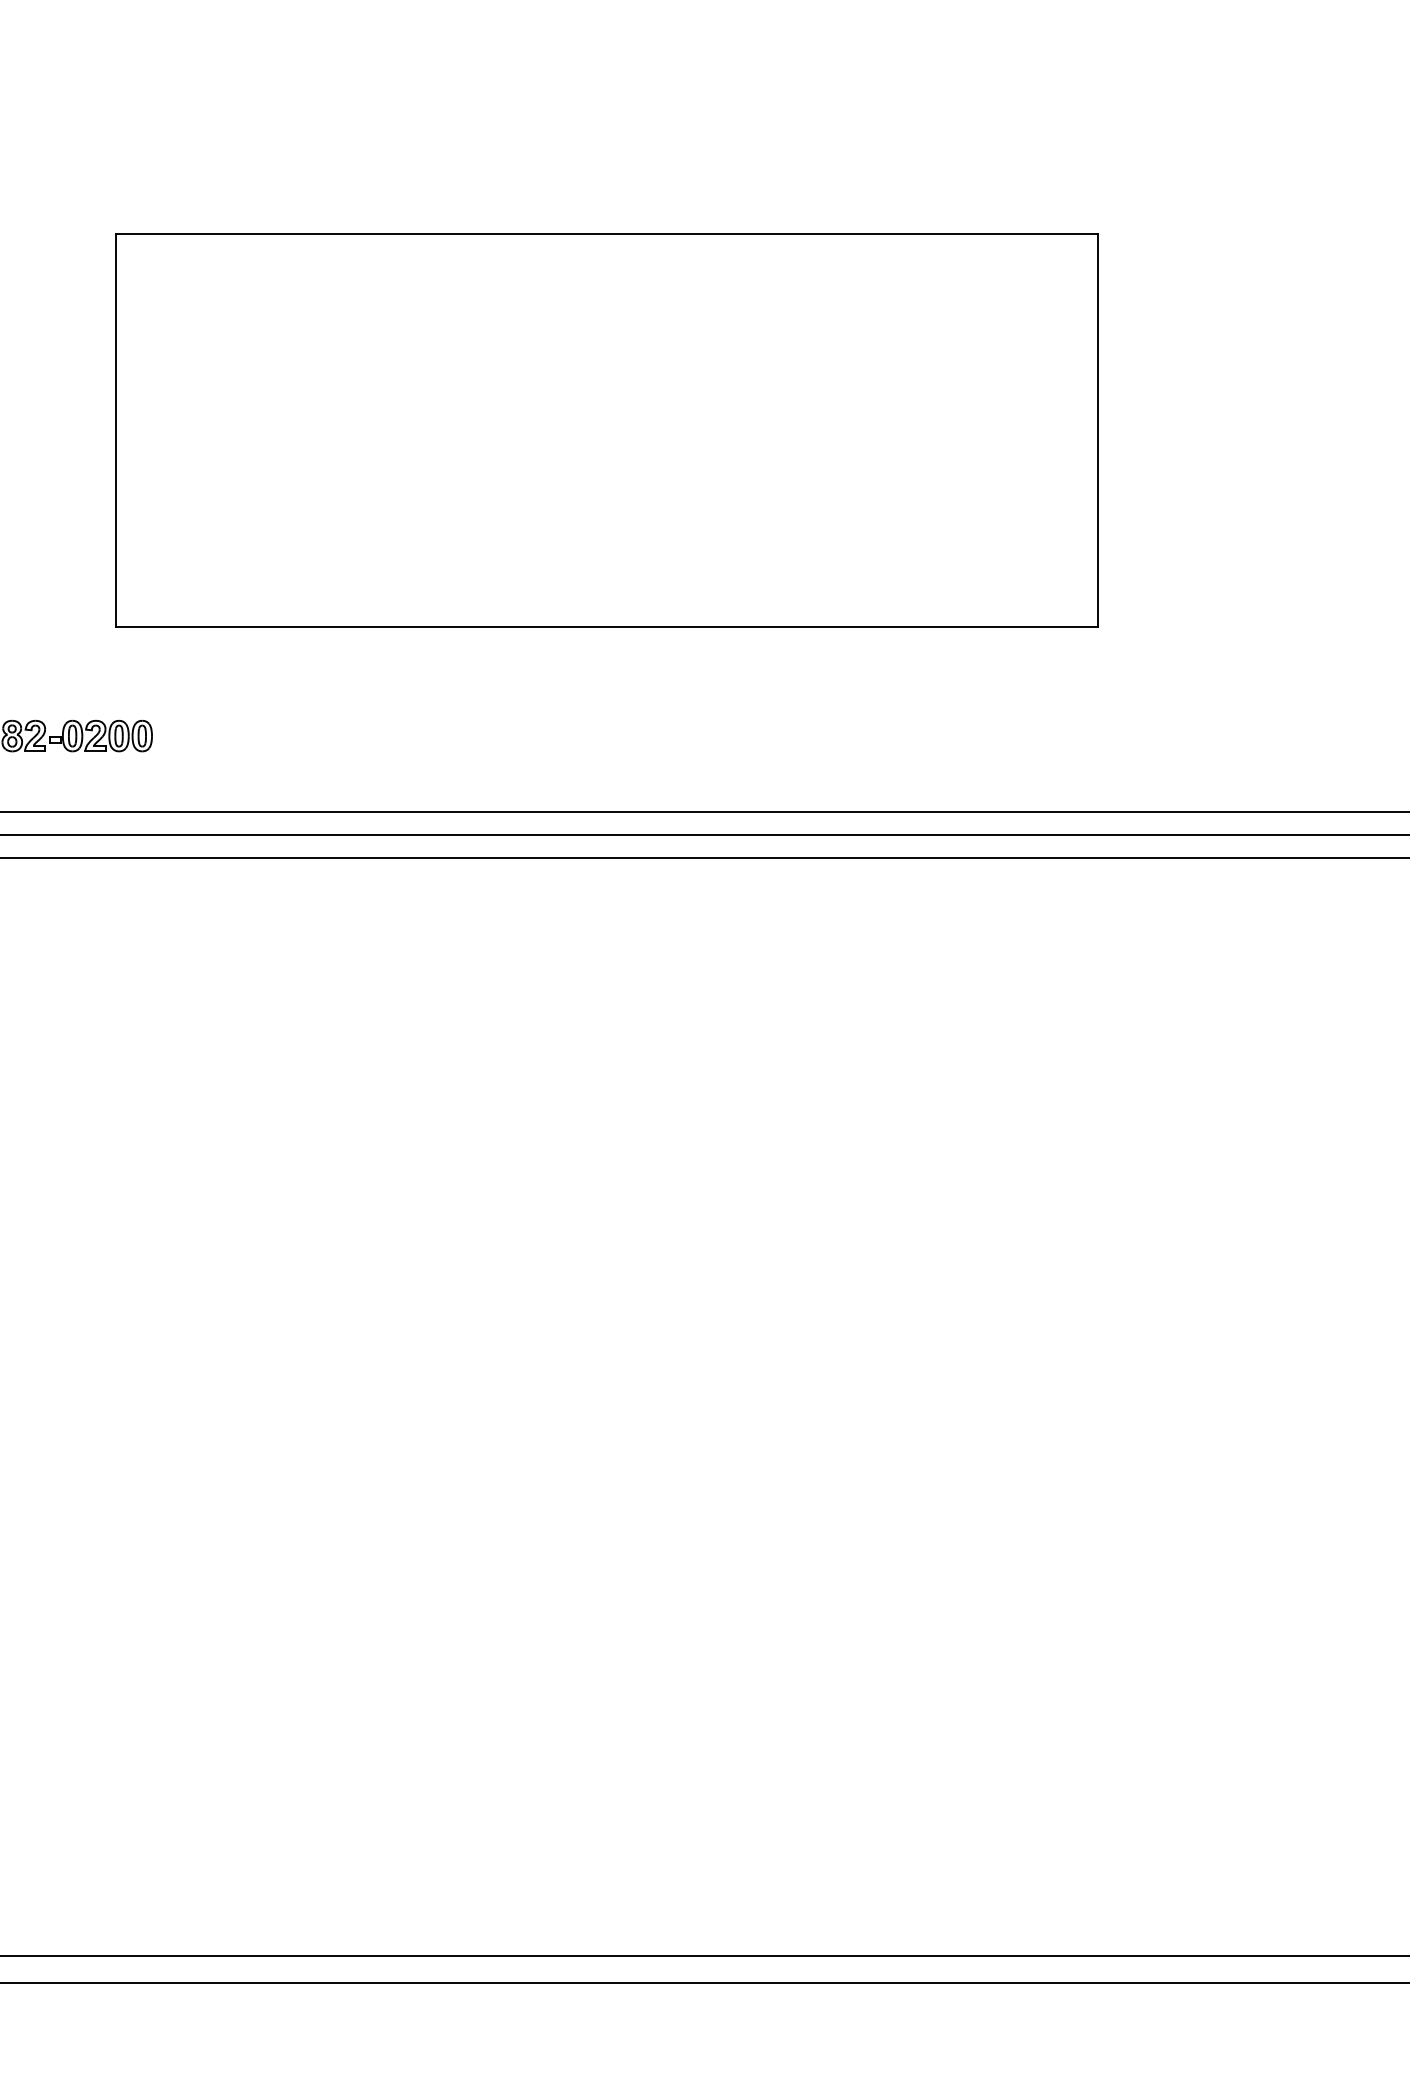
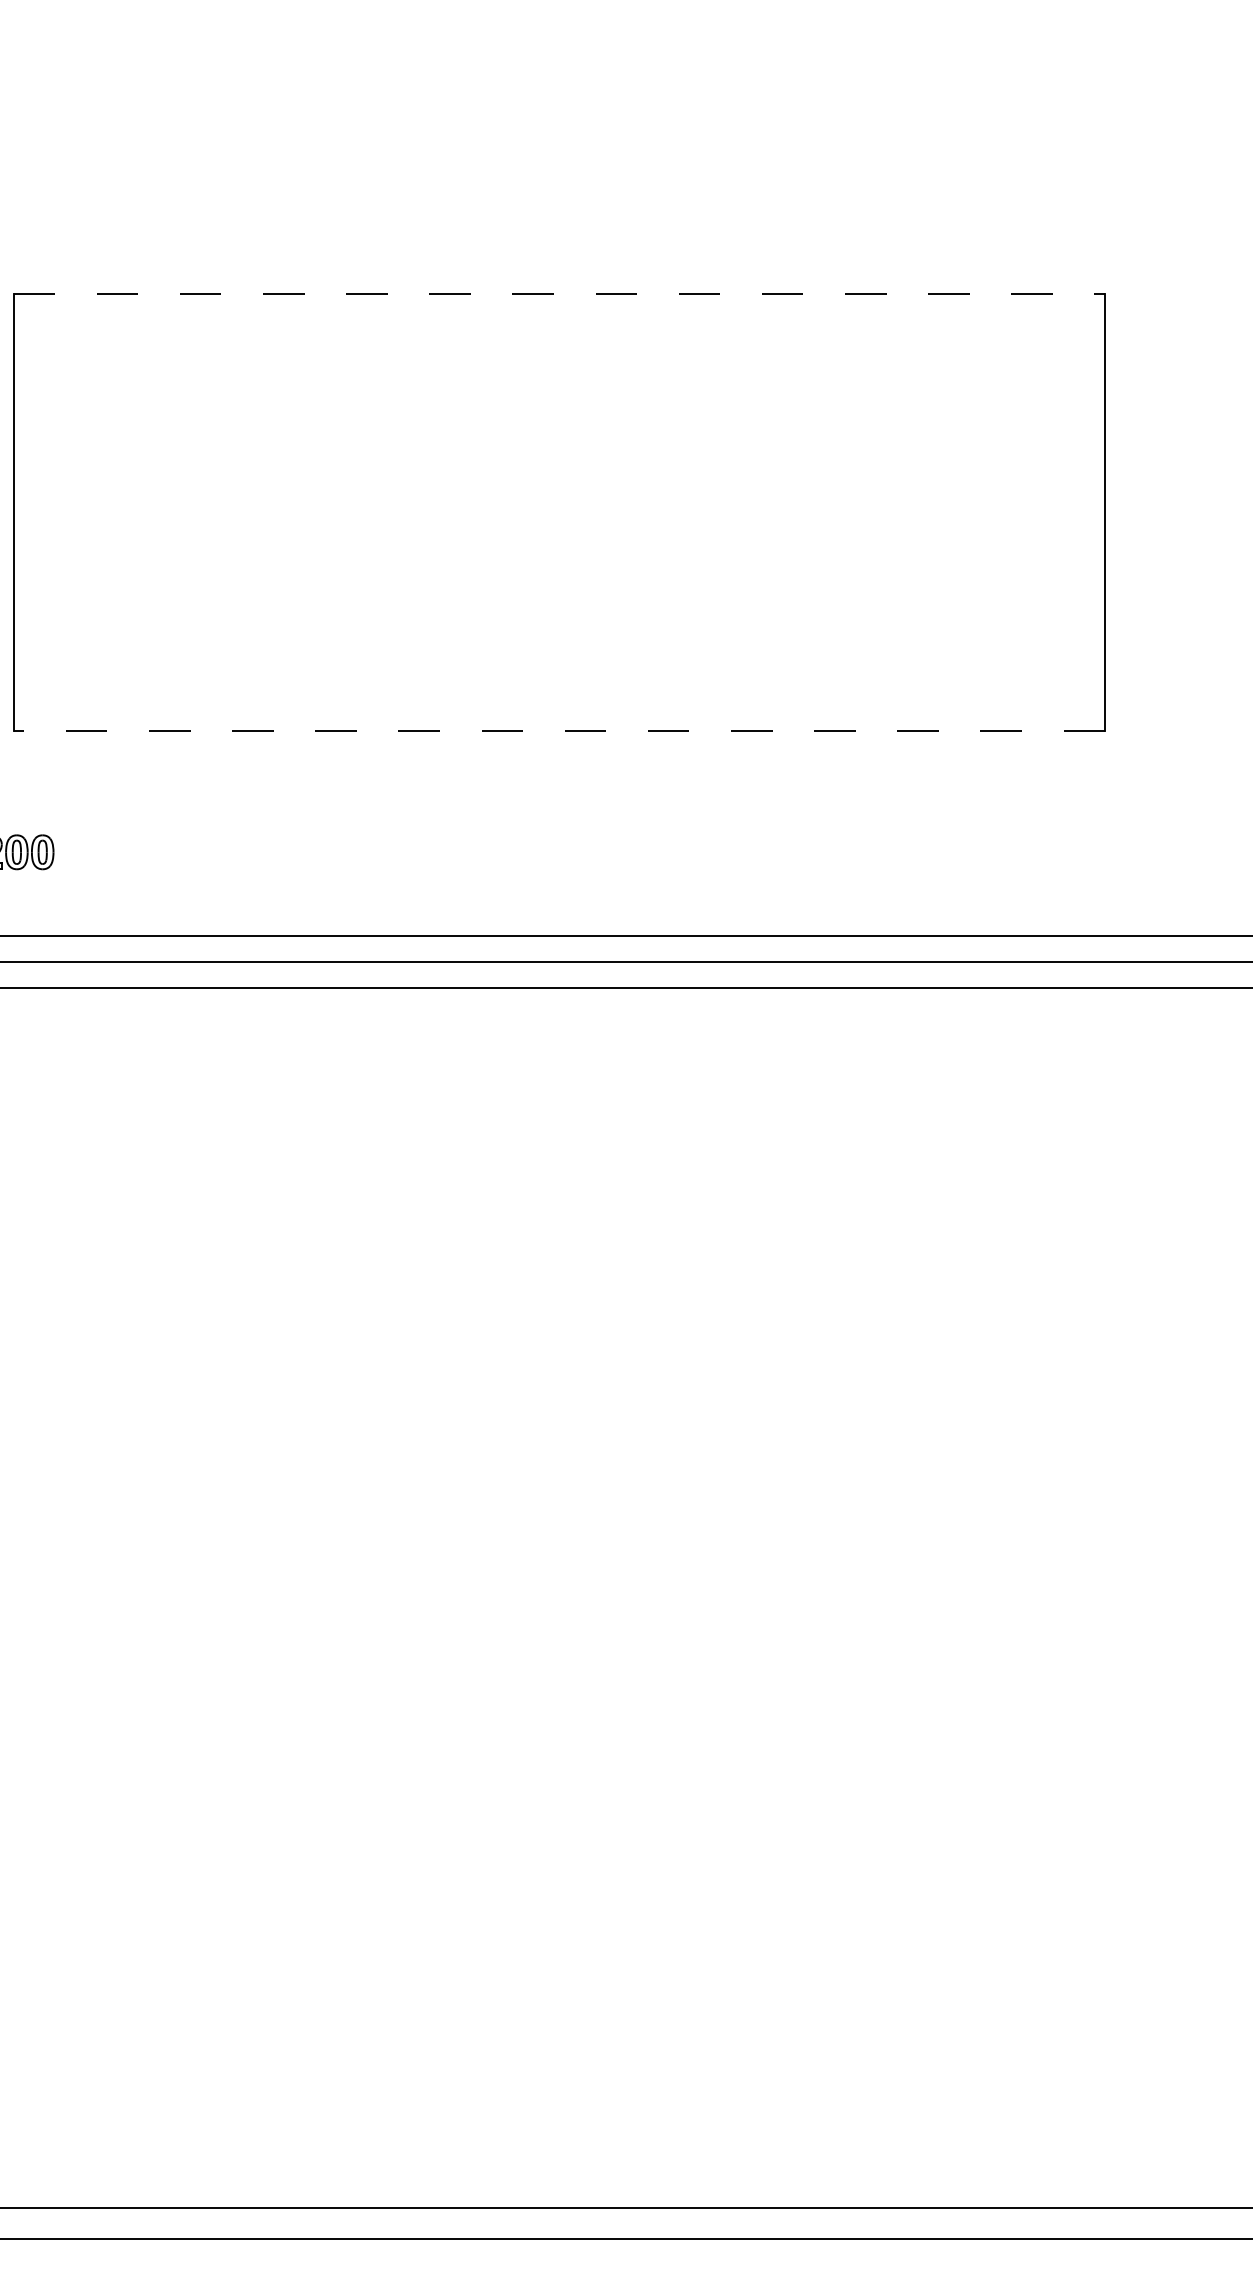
line: (606, 234) -> (558, 294), solid -> dashed
line: (606, 626) -> (558, 730), solid -> dashed

